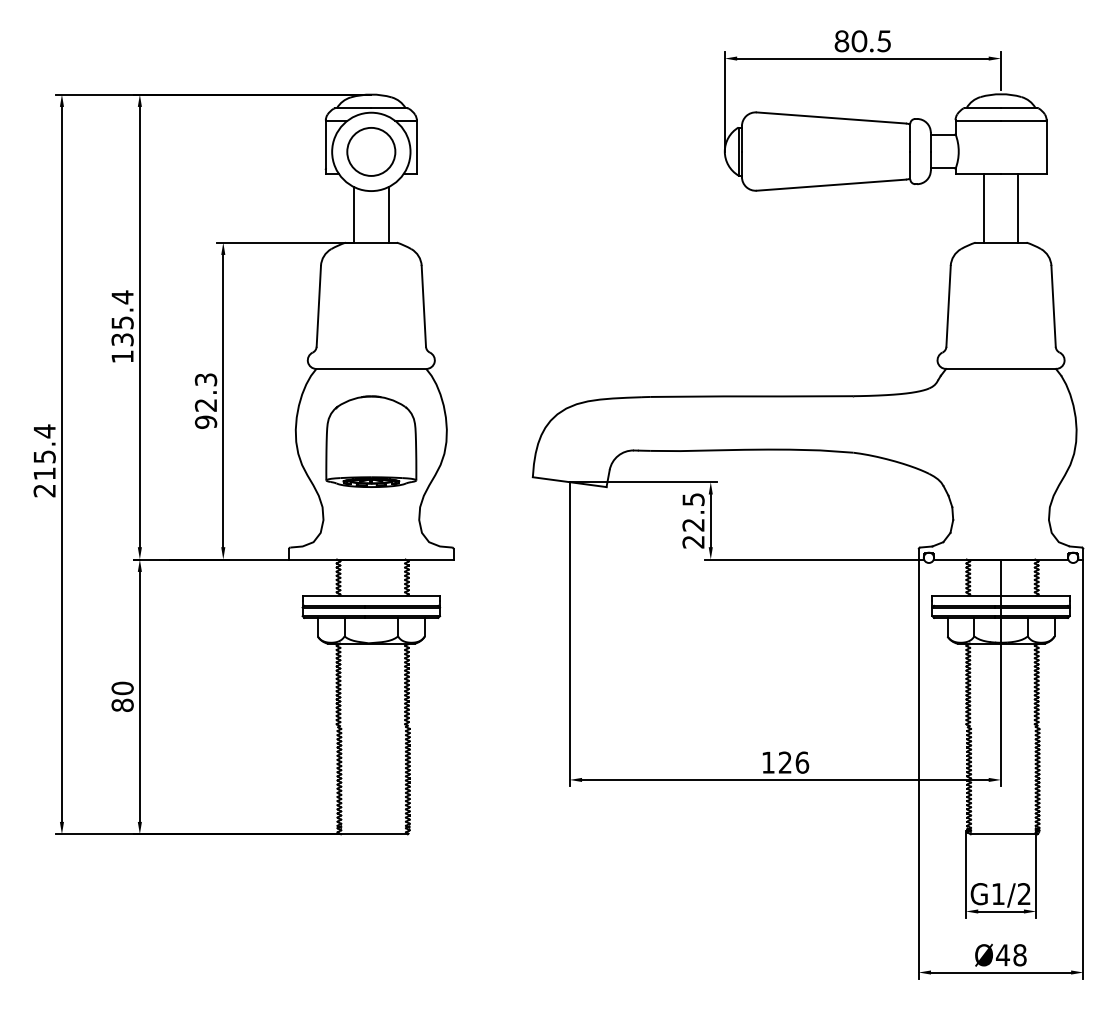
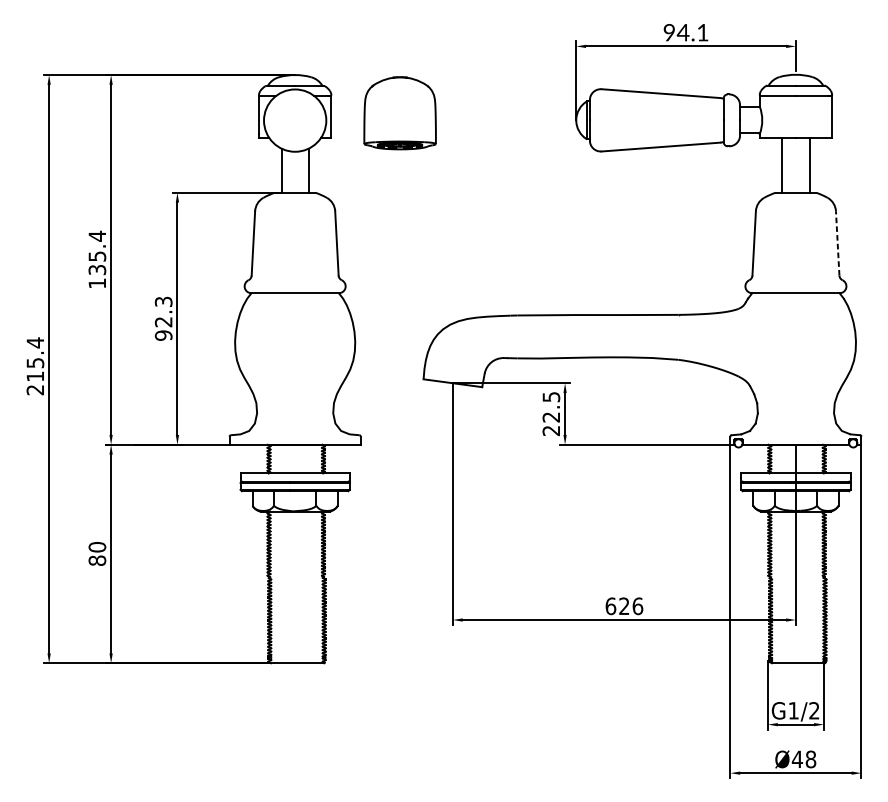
text: (862, 41) -> (685, 32), 80.5 -> 94.1
circle: (371, 151) -> (295, 120), removed
line: (1053, 306) -> (837, 243), solid -> dashed
part: (371, 441) -> (400, 113), moved
text: (768, 762) -> (610, 606), 126 -> 626

